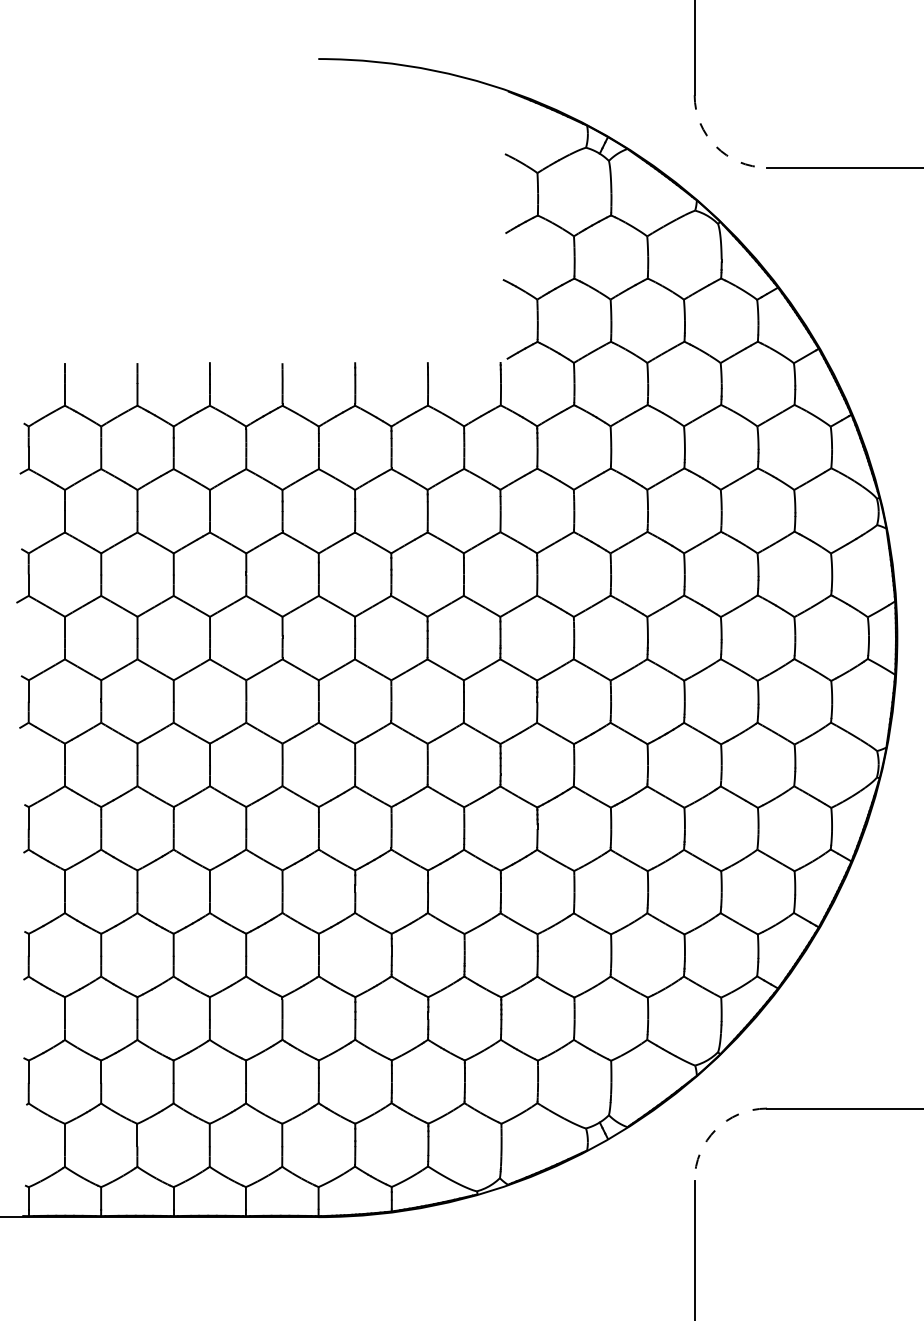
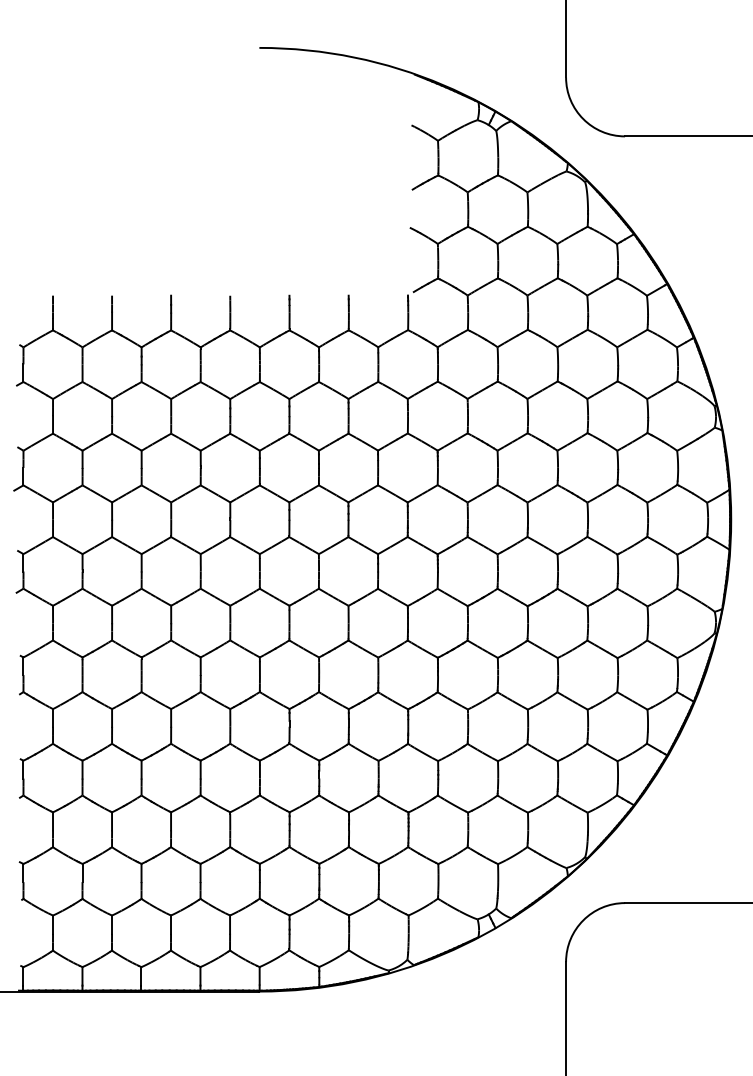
arc: (716, 146) -> (583, 119), dashed -> solid
arc: (716, 1129) -> (583, 920), dashed -> solid

